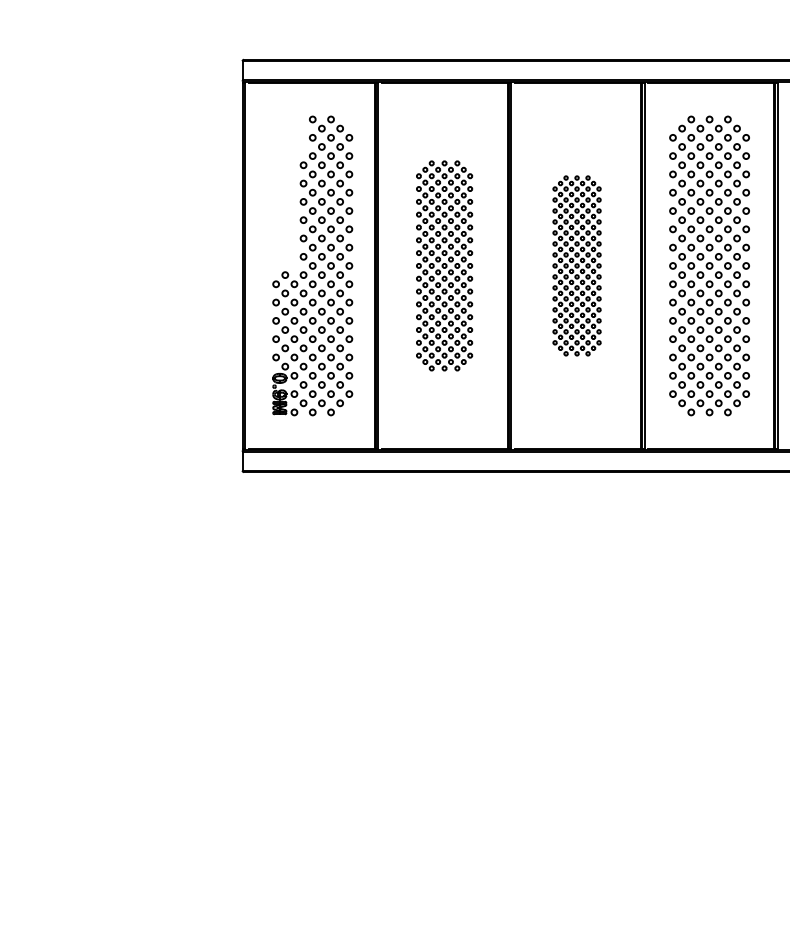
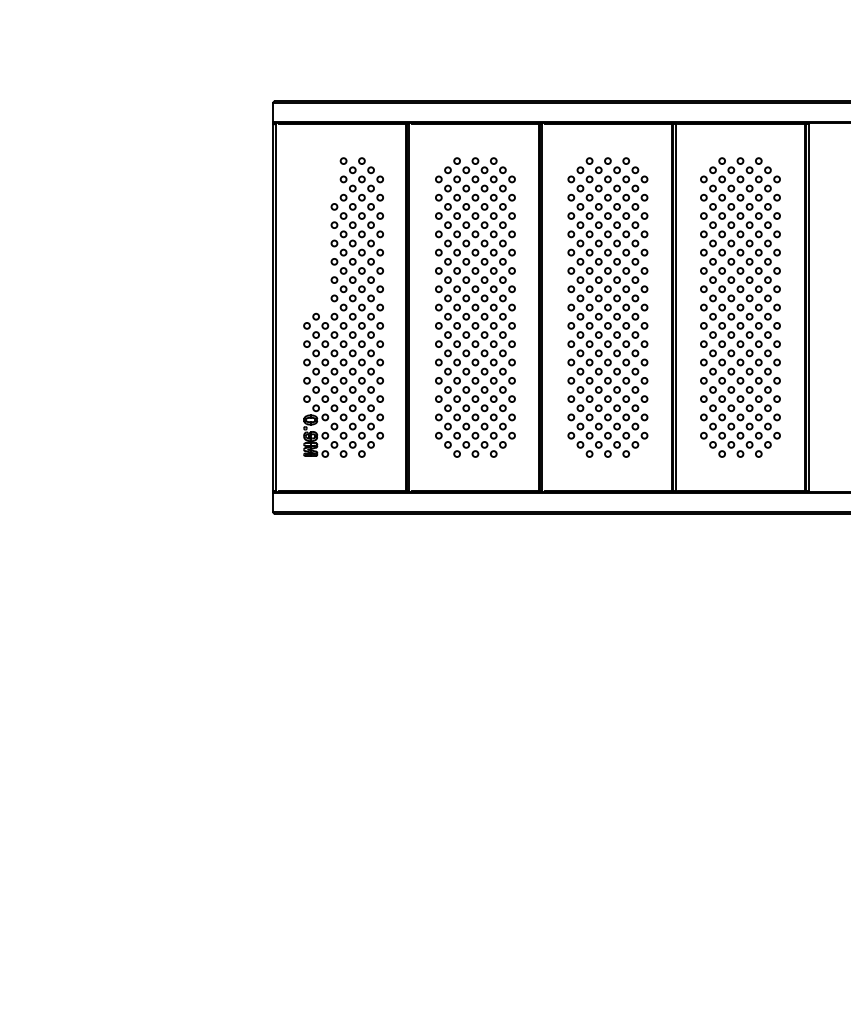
part: (444, 265) -> (475, 307), size x1.43
part: (576, 265) -> (607, 307), size x1.67

